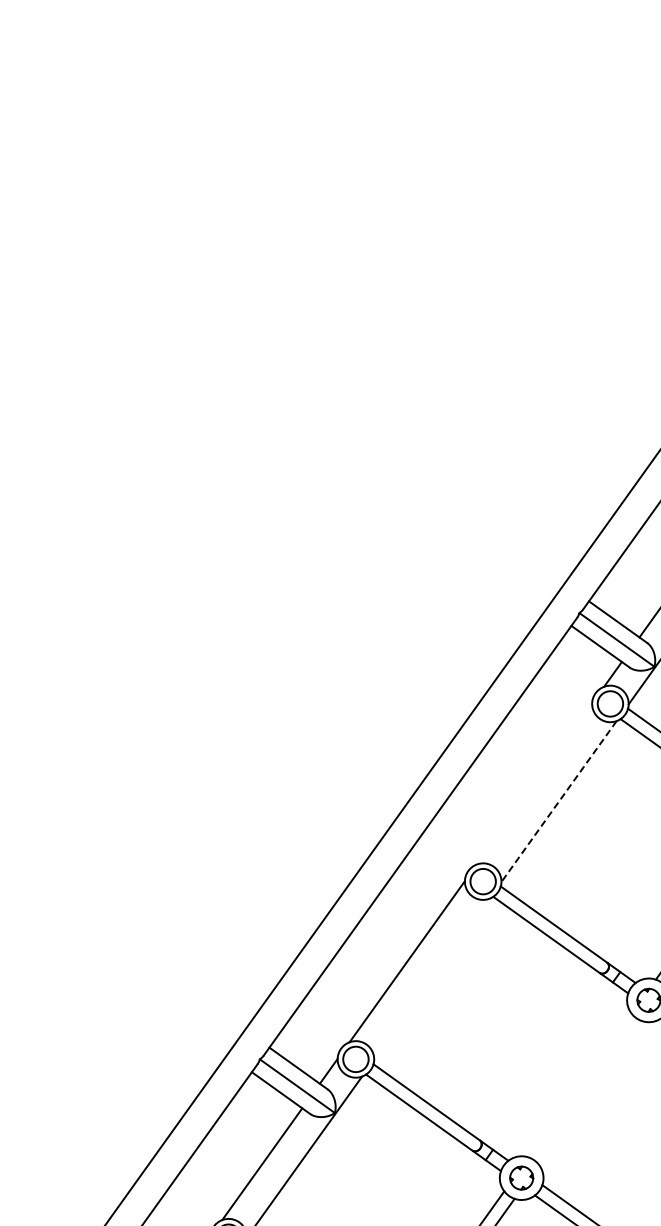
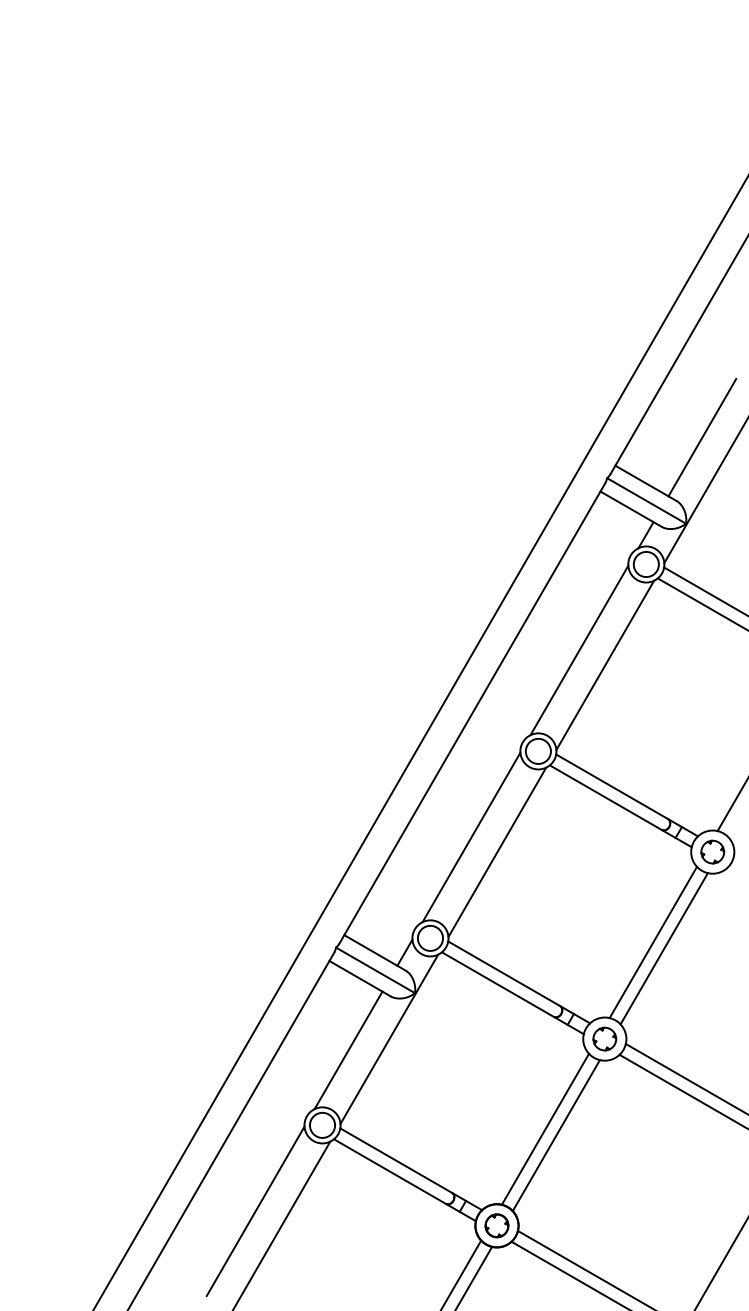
line: (534, 784) -> (579, 650), added
line: (559, 801) -> (605, 665), dashed -> solid
line: (431, 979) -> (497, 852), added
line: (579, 1085) -> (652, 942), added
line: (589, 1092) -> (663, 948), added

